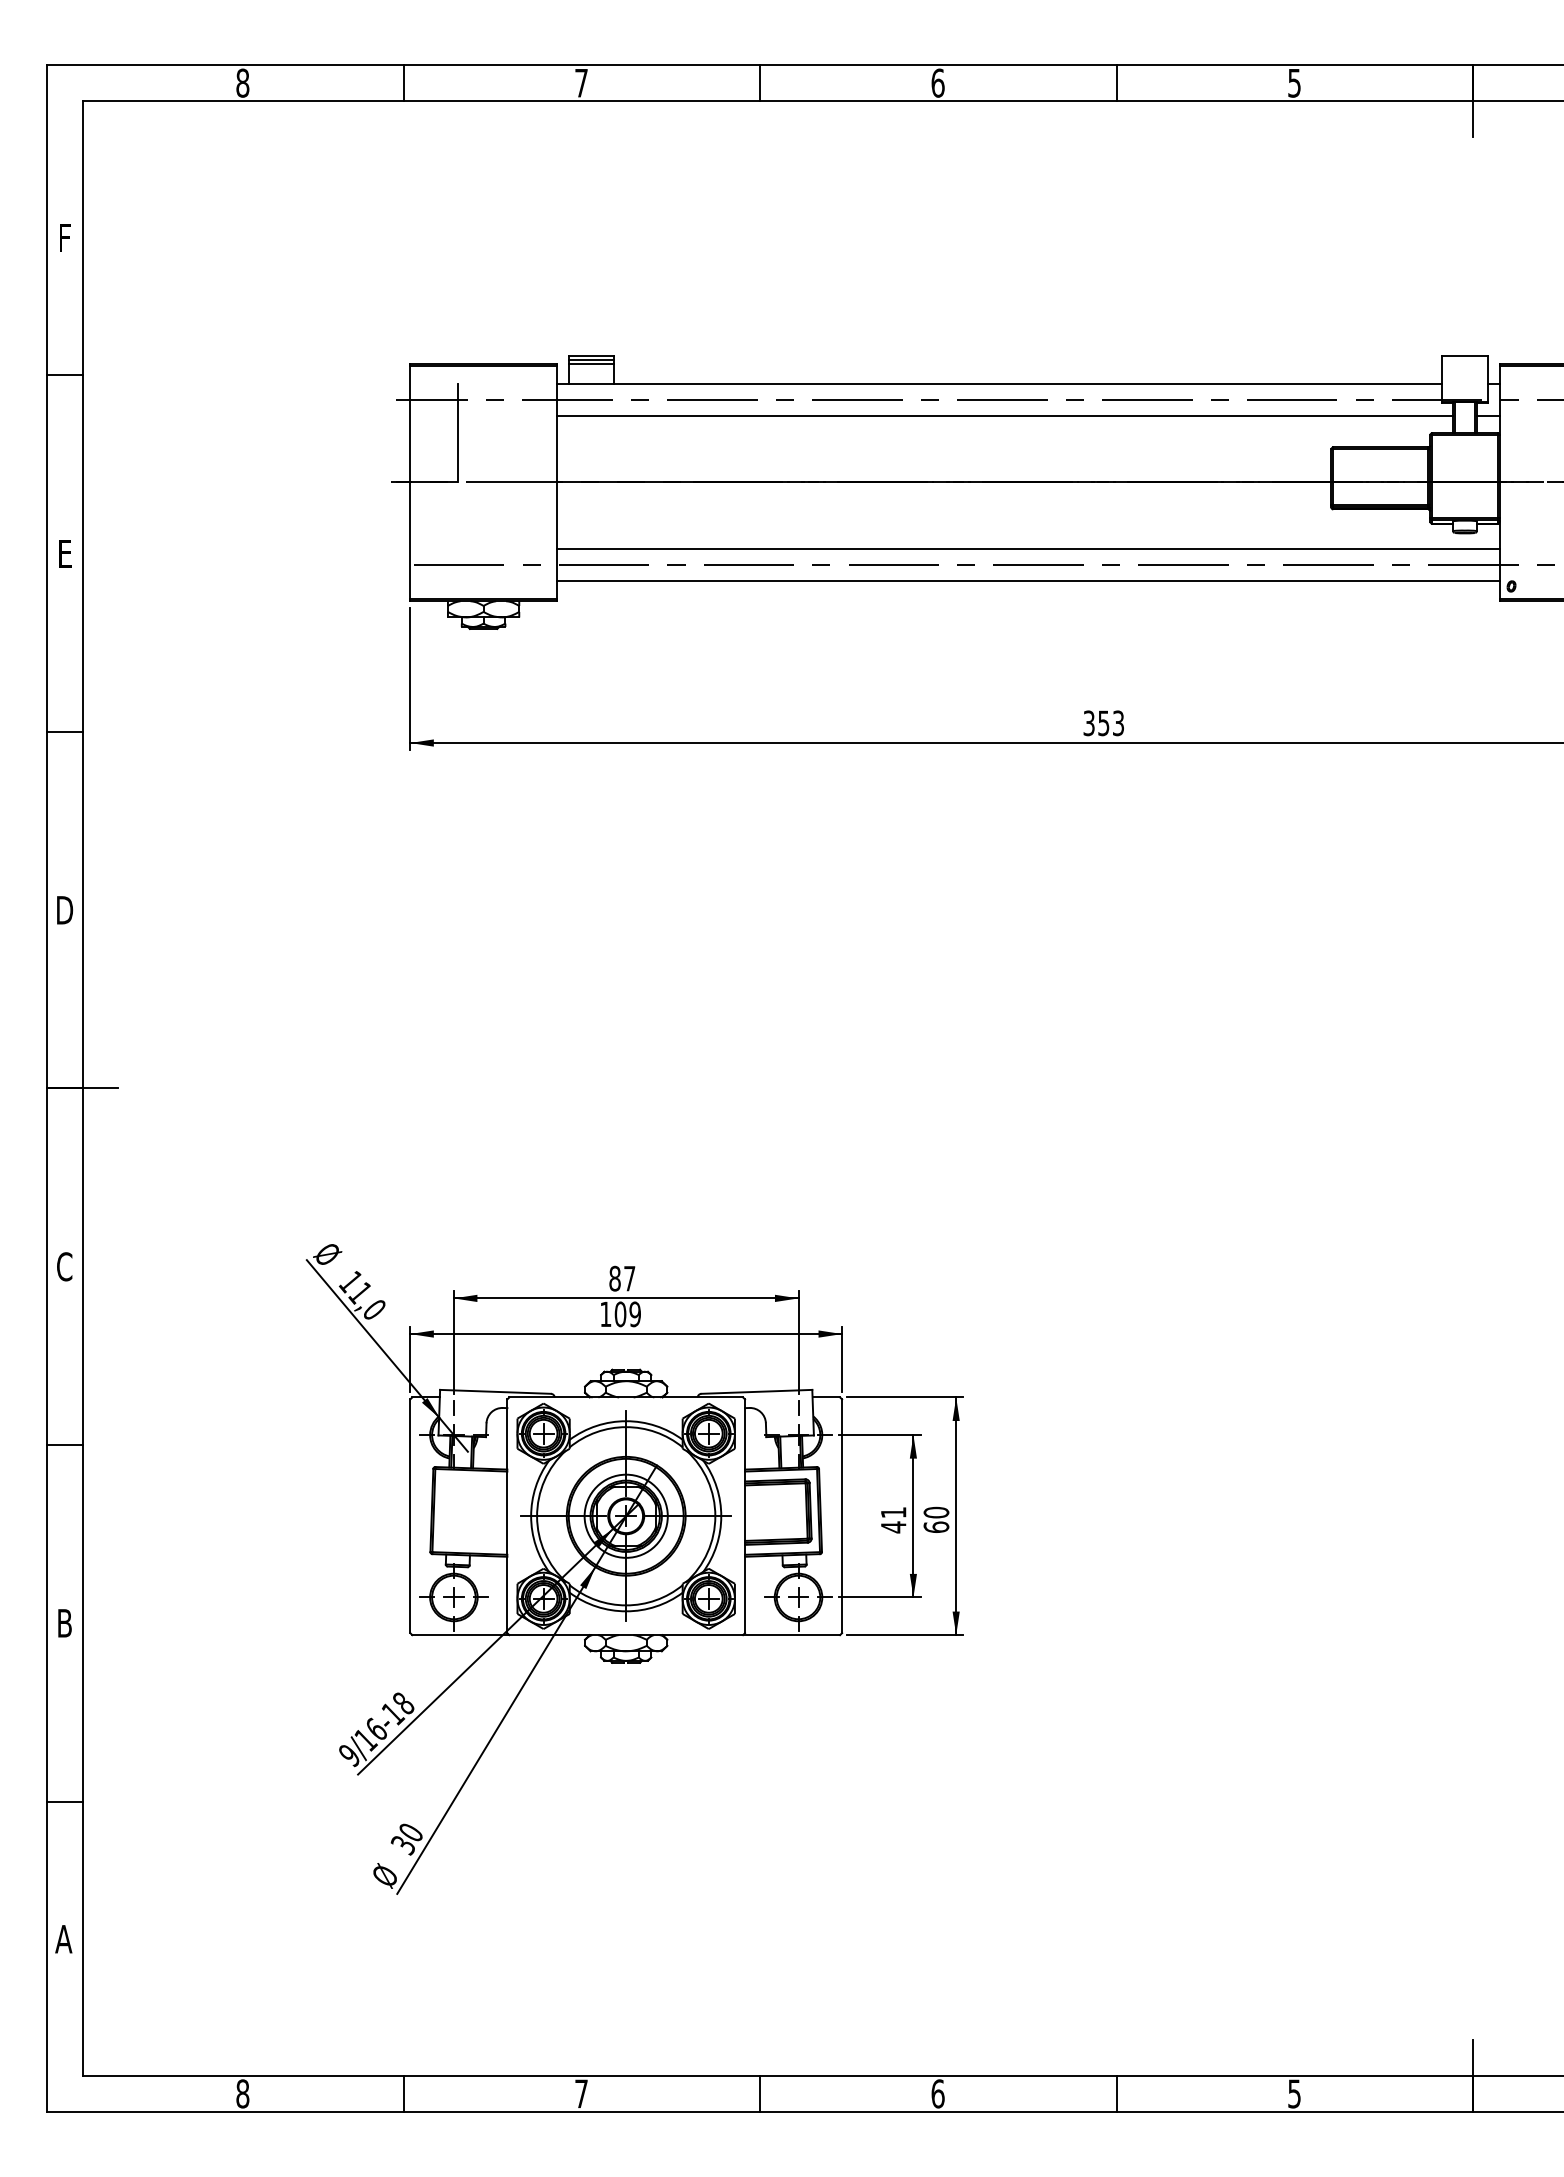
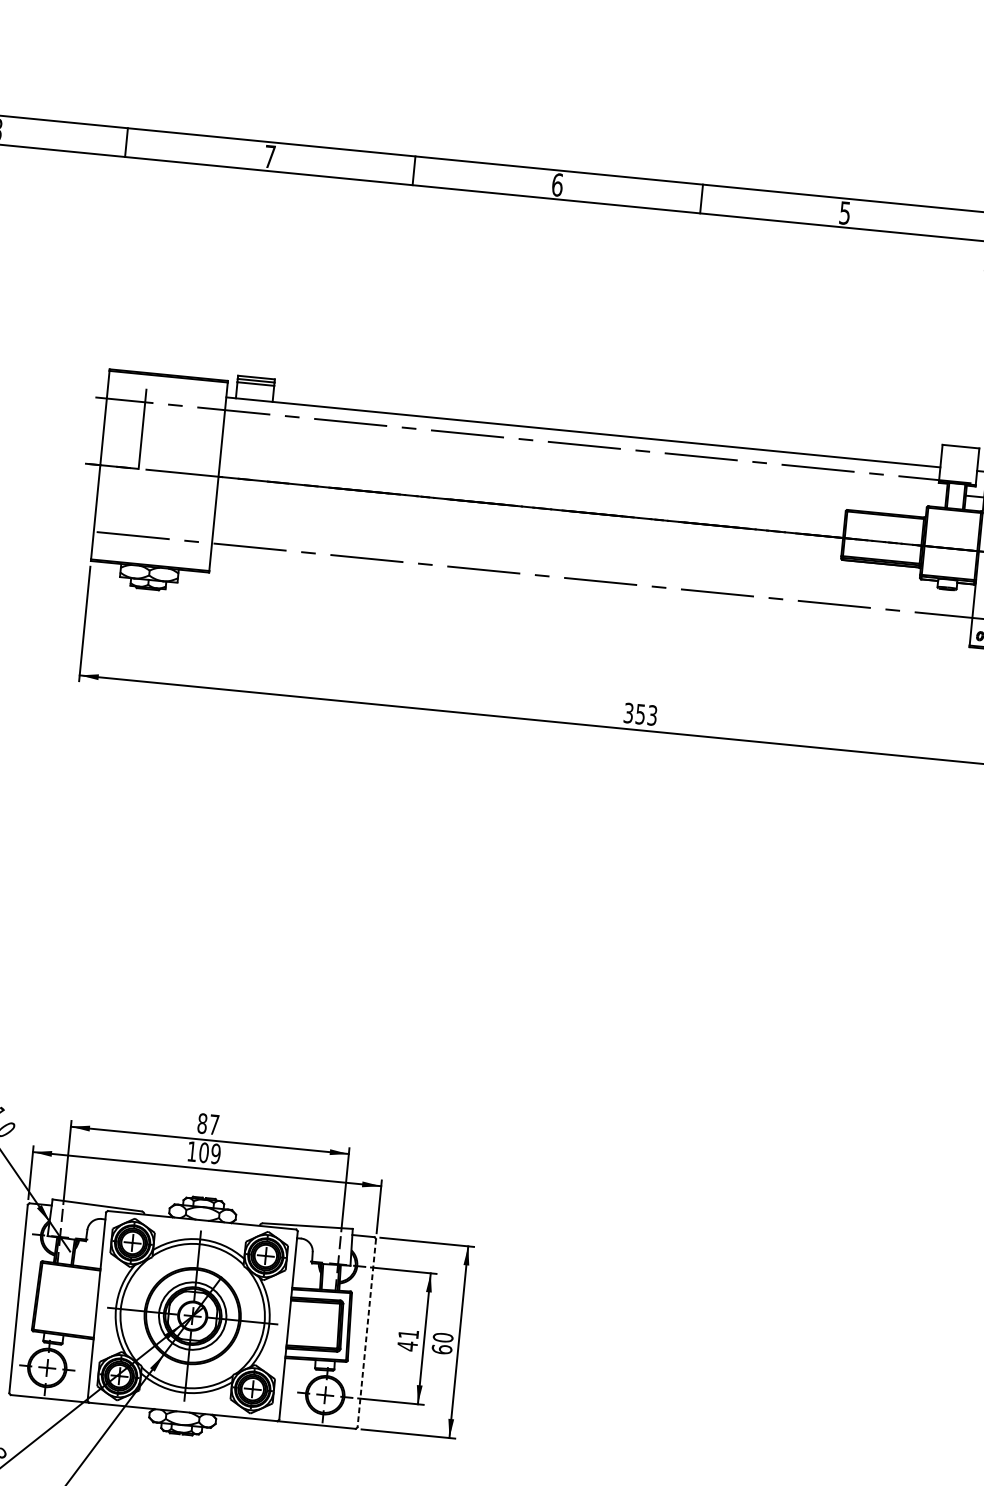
line: (1004, 415) -> (584, 458), removed
line: (1027, 549) -> (592, 568), removed
line: (1027, 580) -> (590, 593), removed
line: (842, 1516) -> (367, 1333), solid -> dashed

